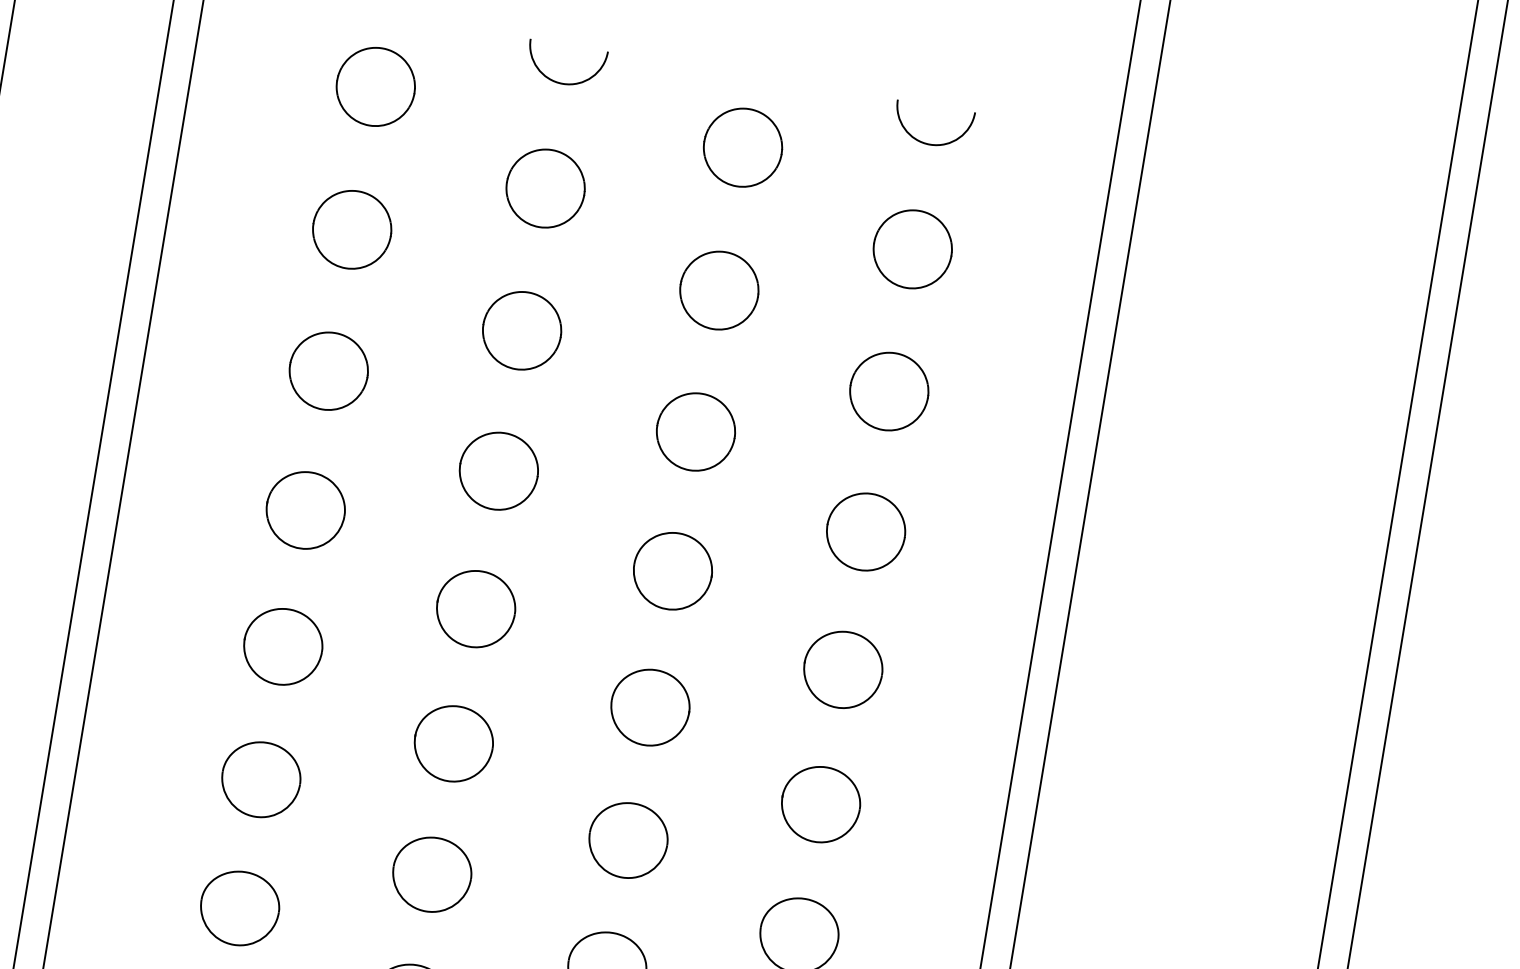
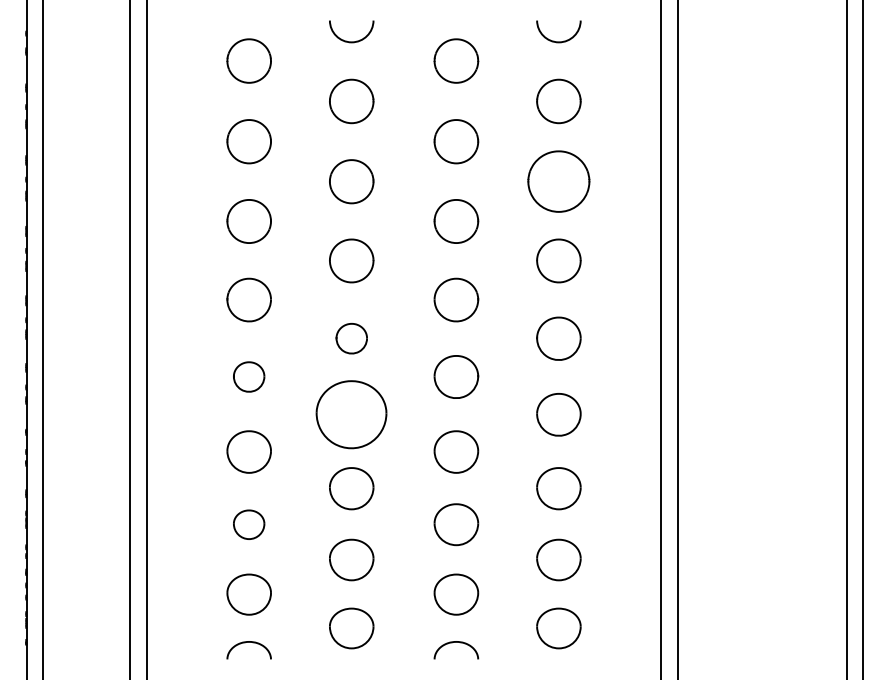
part: (888, 391) -> (558, 181), size x1.4
part: (475, 608) -> (351, 338), size x0.7
part: (282, 645) -> (248, 376), size x0.7
part: (453, 743) -> (351, 414), size x1.6
part: (238, 907) -> (248, 524), size x0.7

